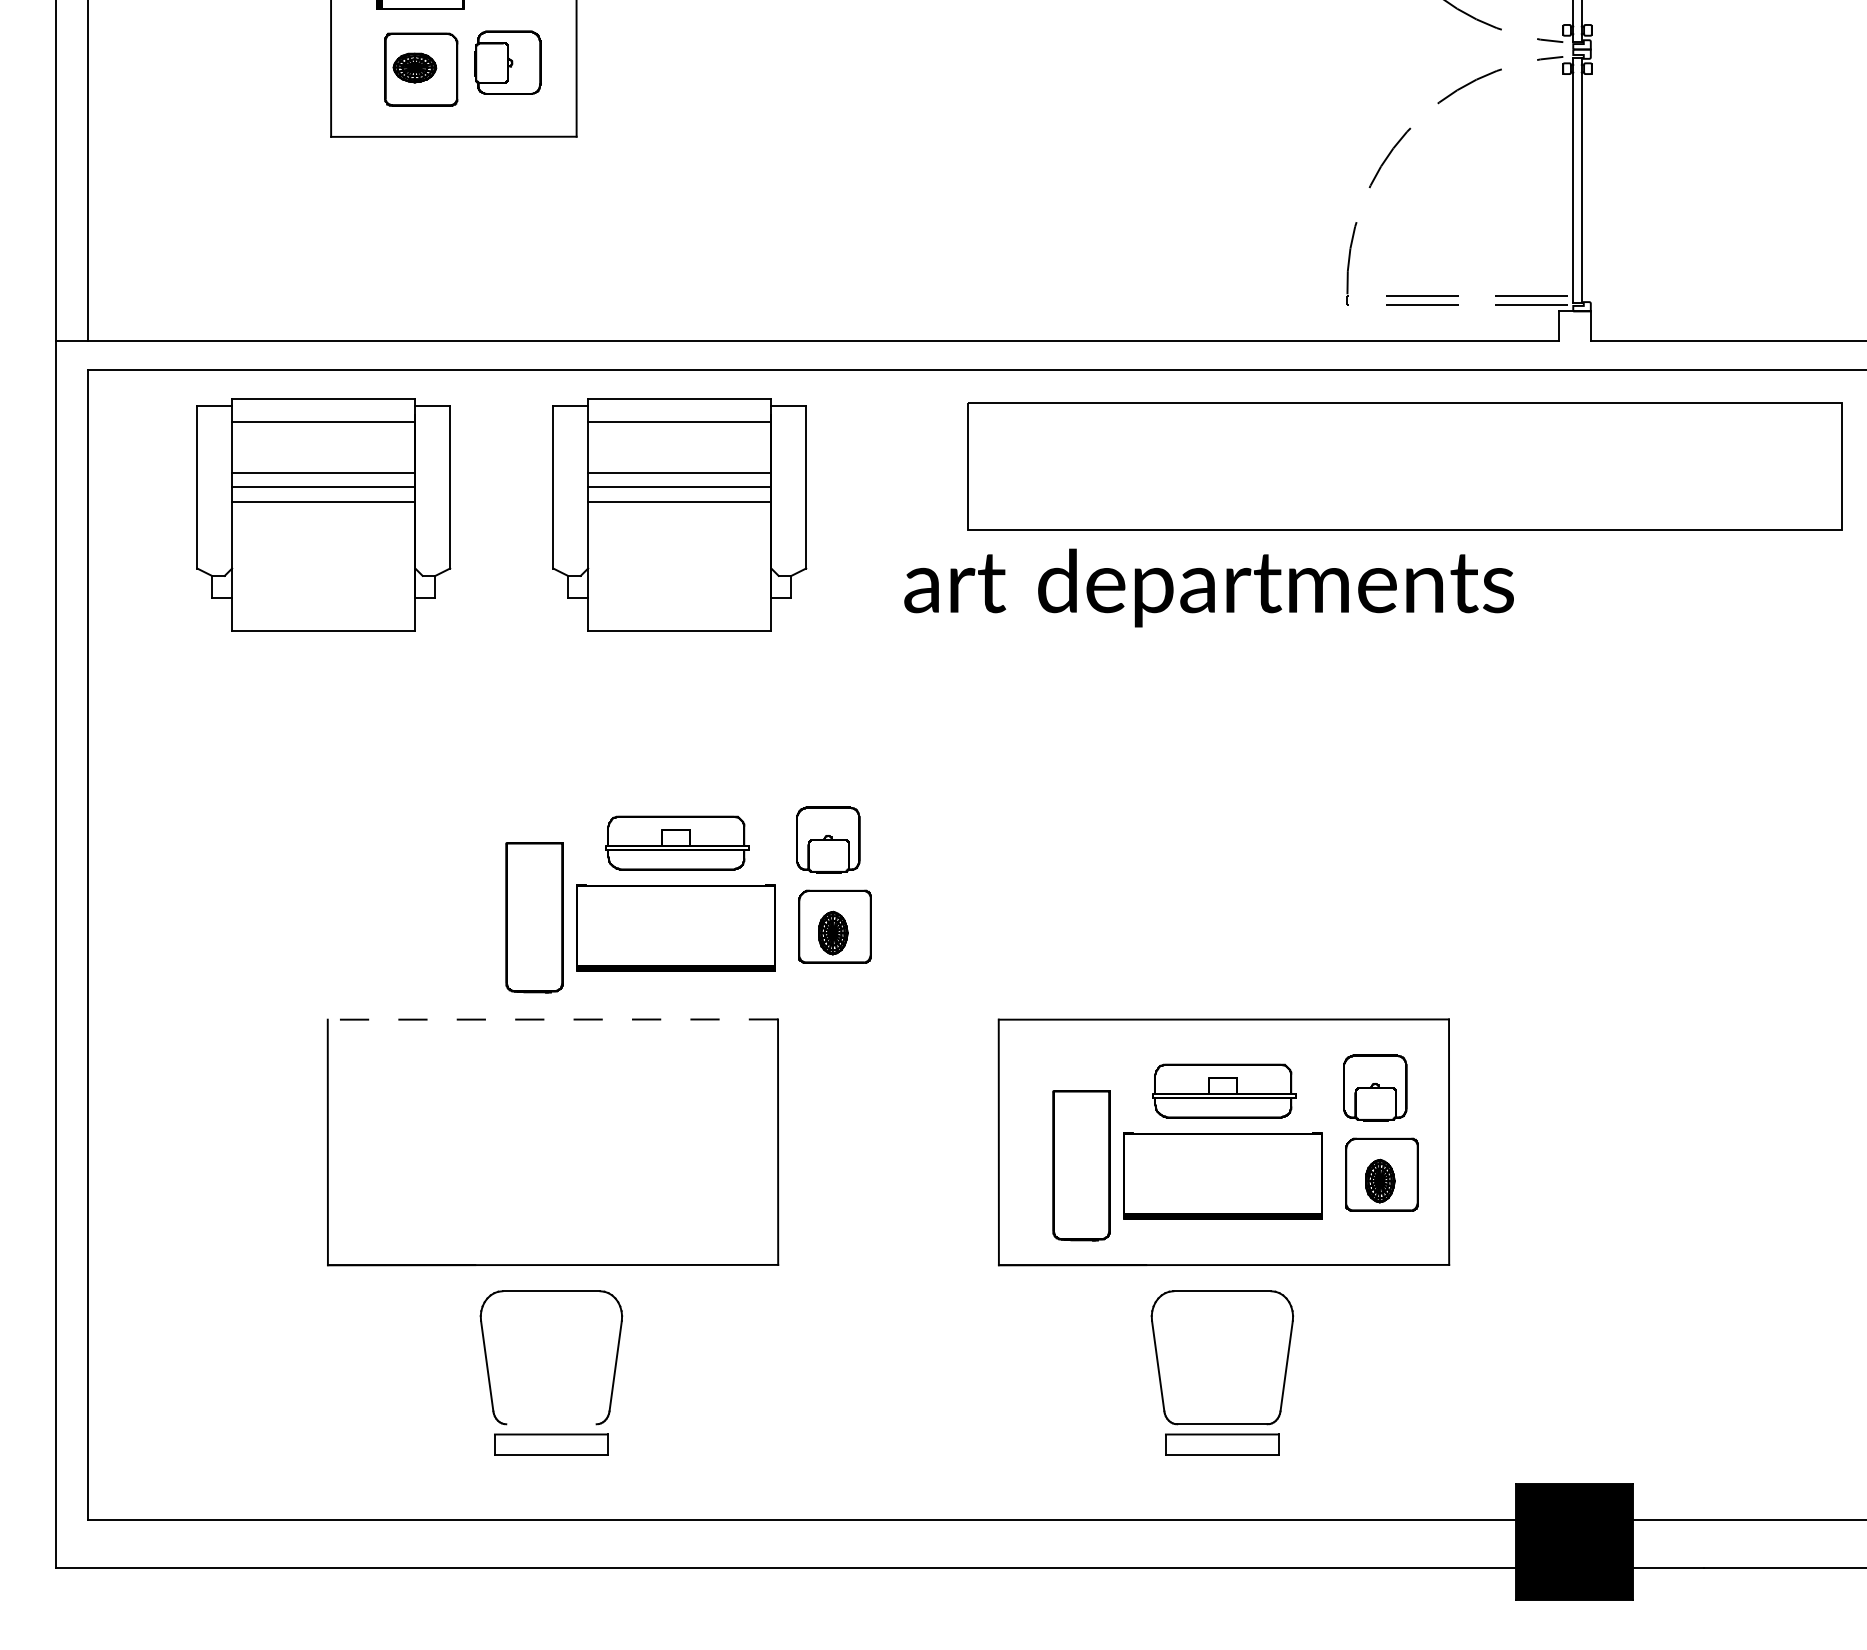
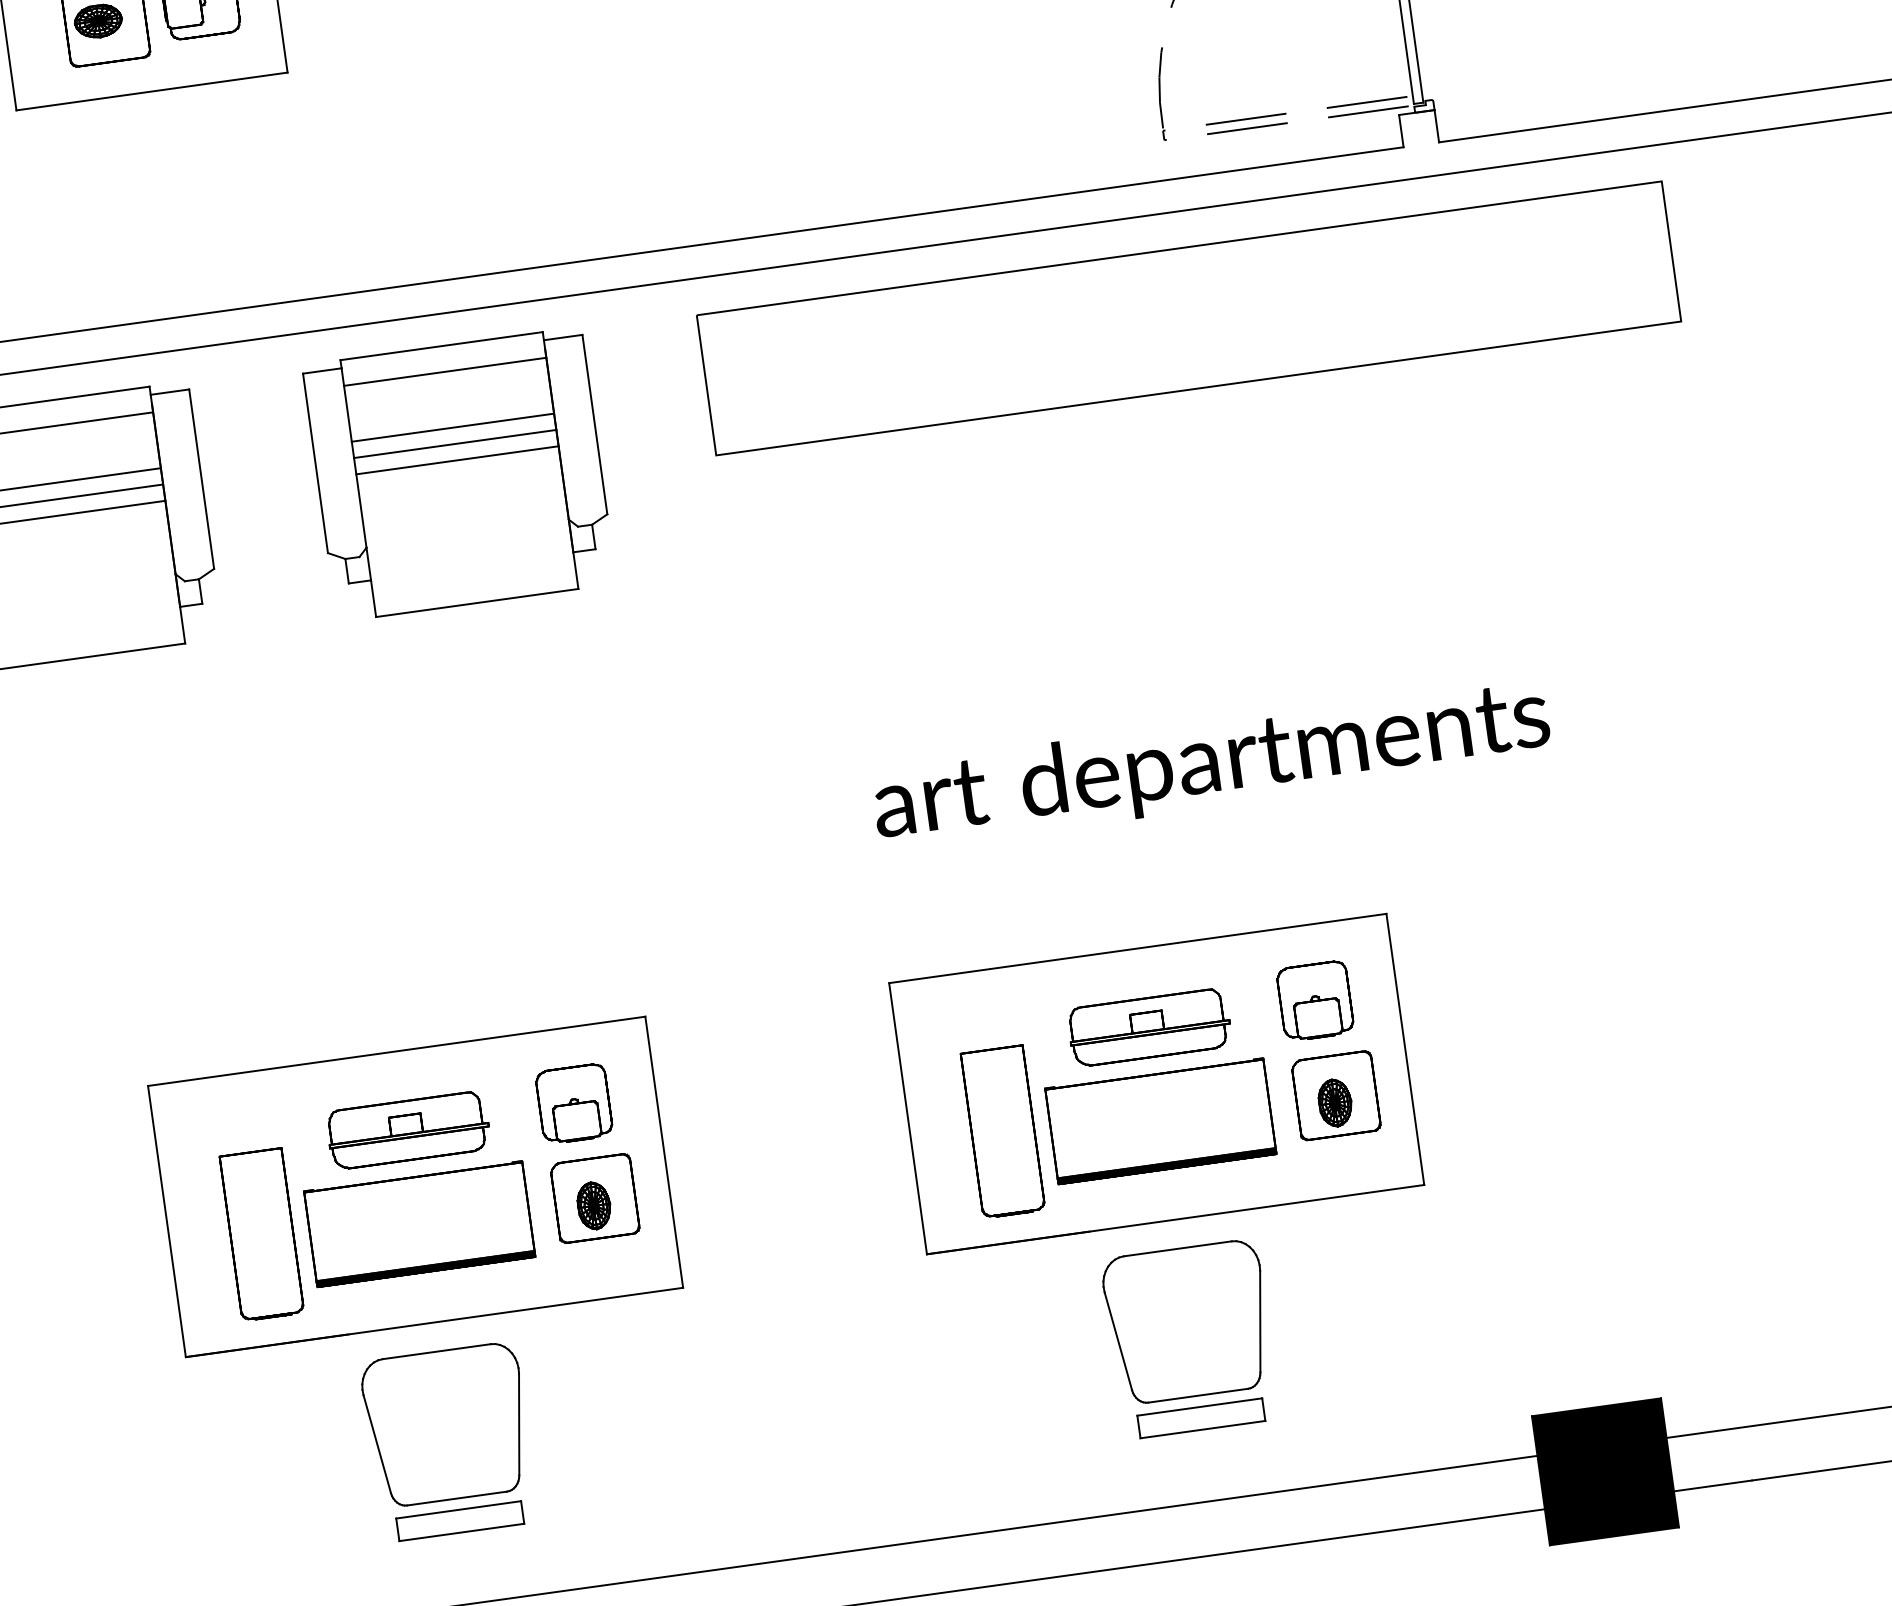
part: (1404, 466) -> (1188, 318), moved
text: (1208, 587) -> (1210, 763), moved
part: (688, 899) -> (429, 1190), moved
line: (552, 1019) -> (396, 1051), dashed -> solid
line: (551, 1424) -> (457, 1498), added

